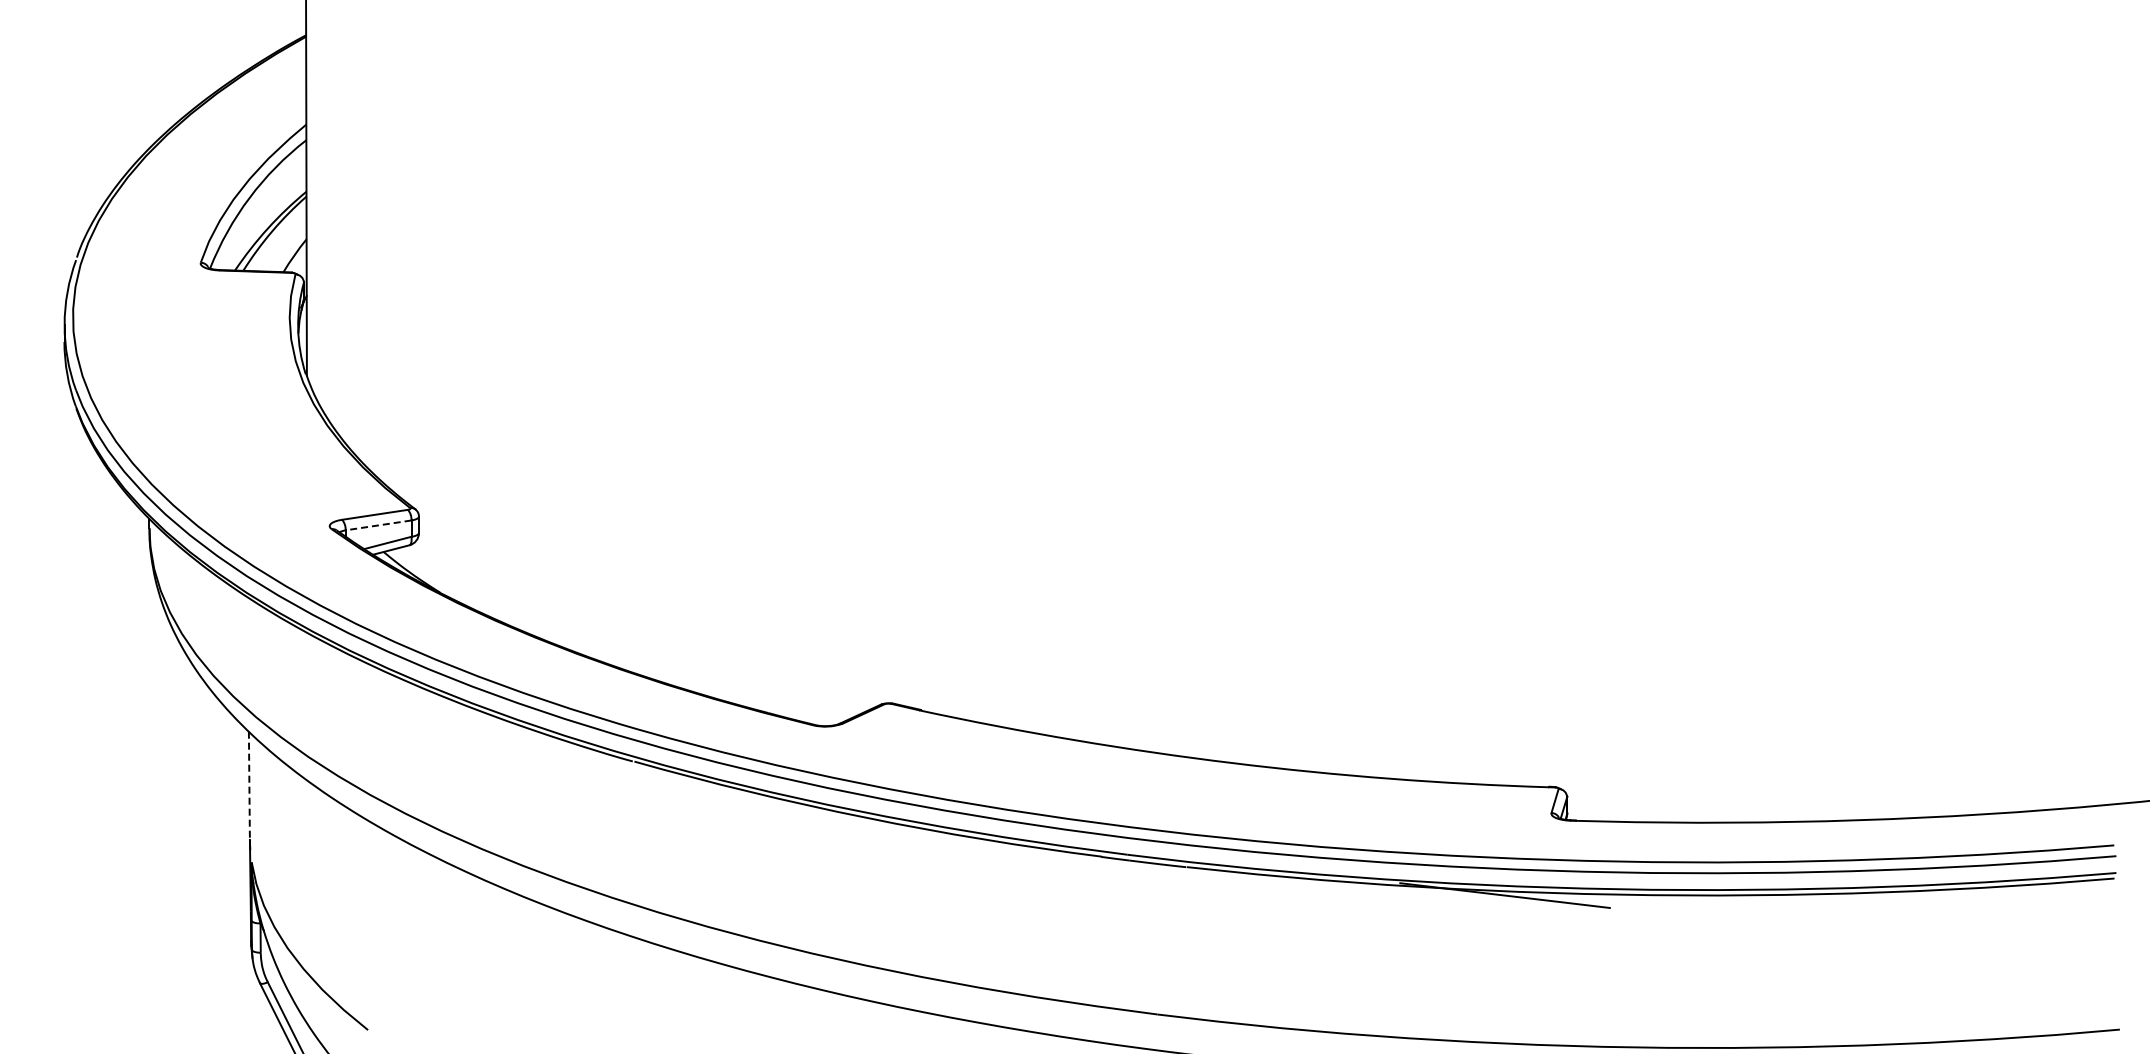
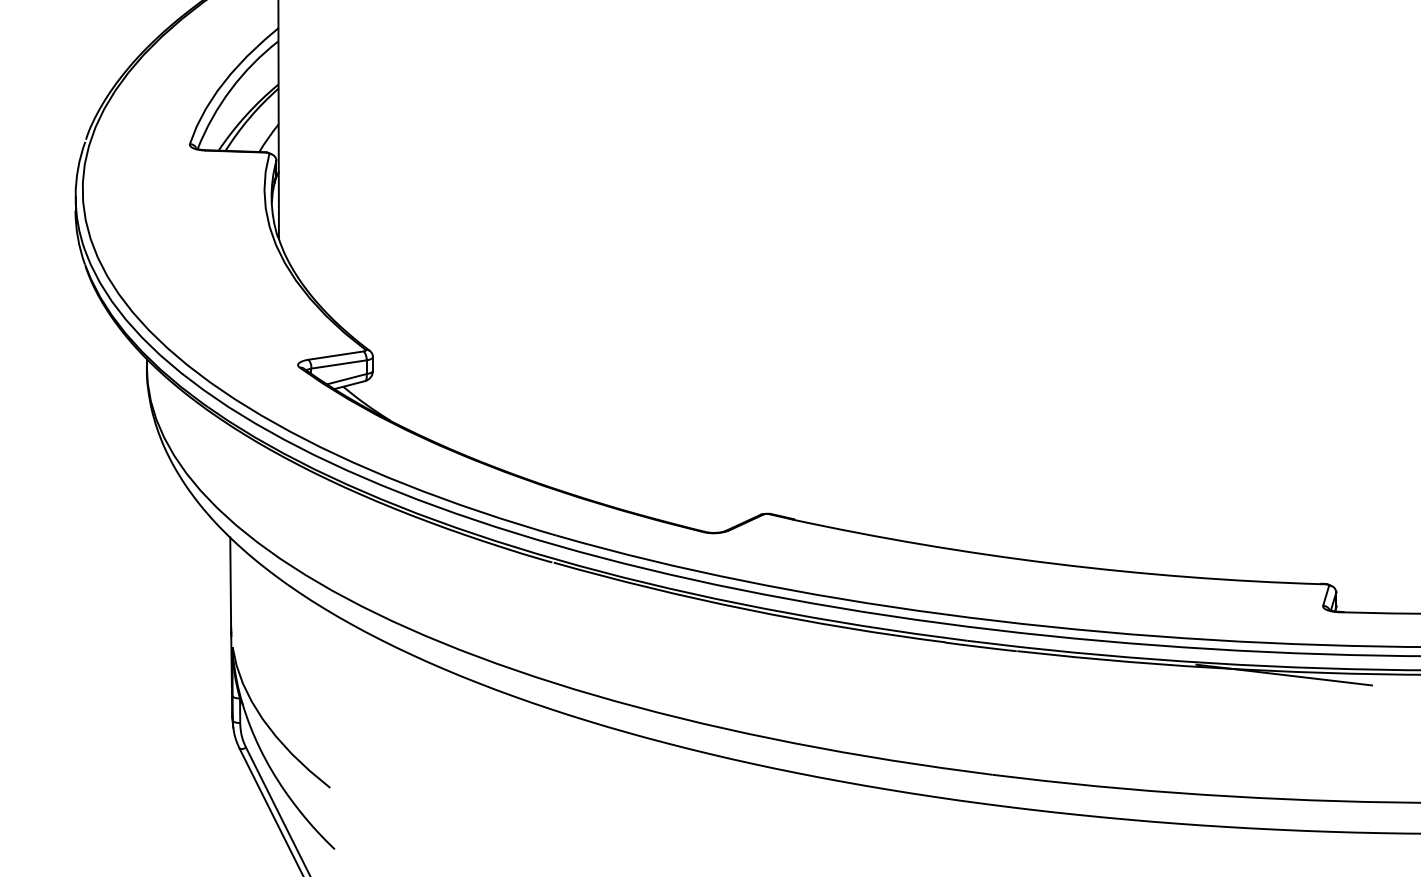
line: (378, 525) -> (339, 364), dashed -> solid
line: (249, 786) -> (230, 583), dashed -> solid

